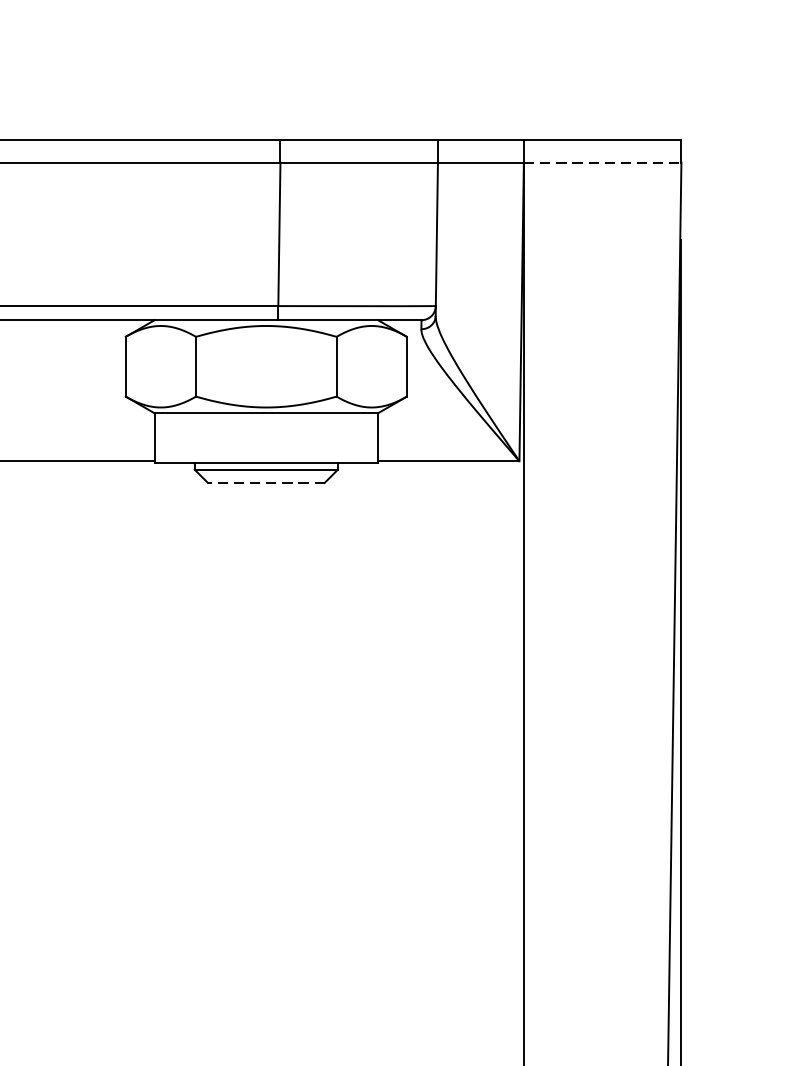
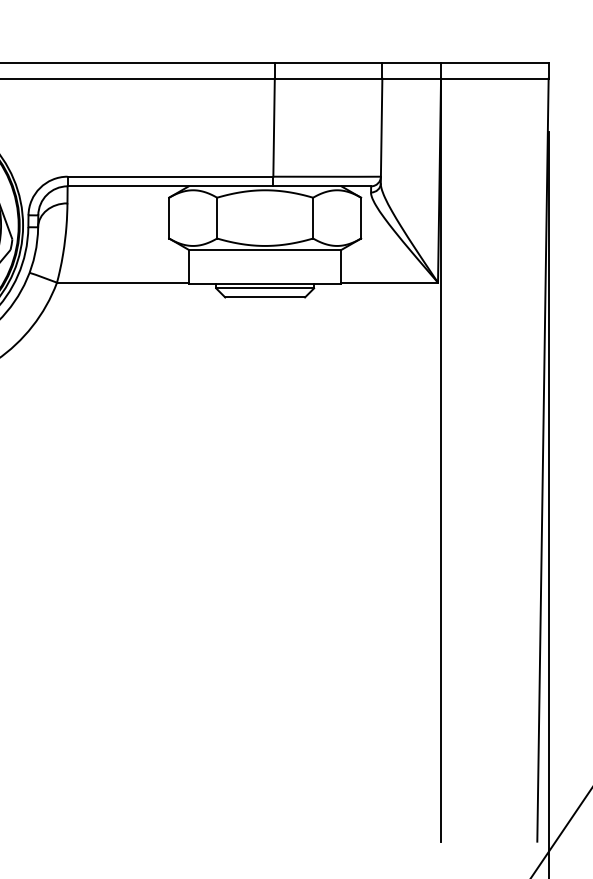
line: (602, 162) -> (494, 78), dashed -> solid
line: (266, 482) -> (265, 297), dashed -> solid

